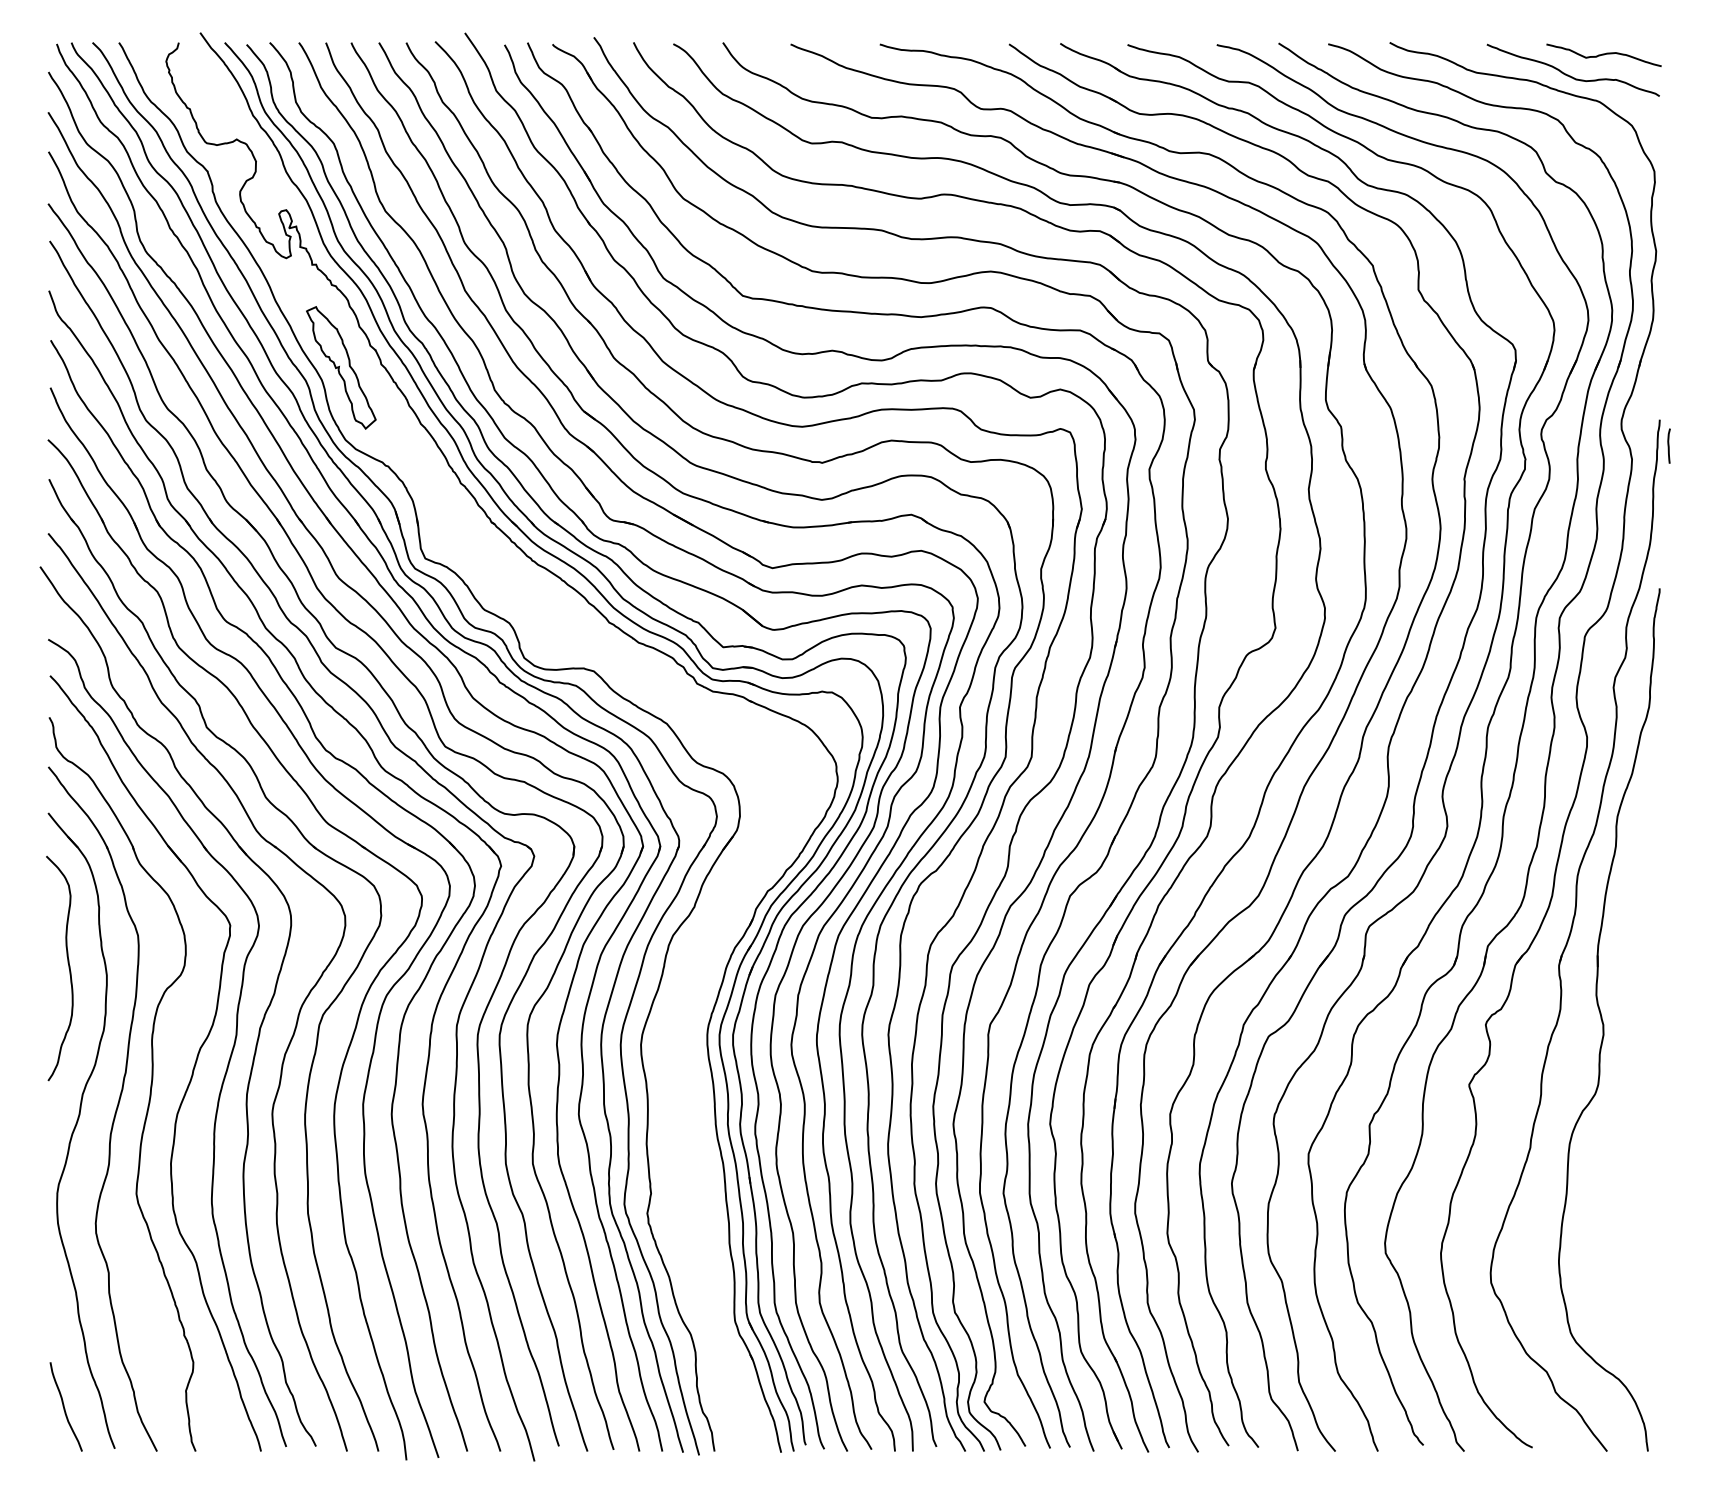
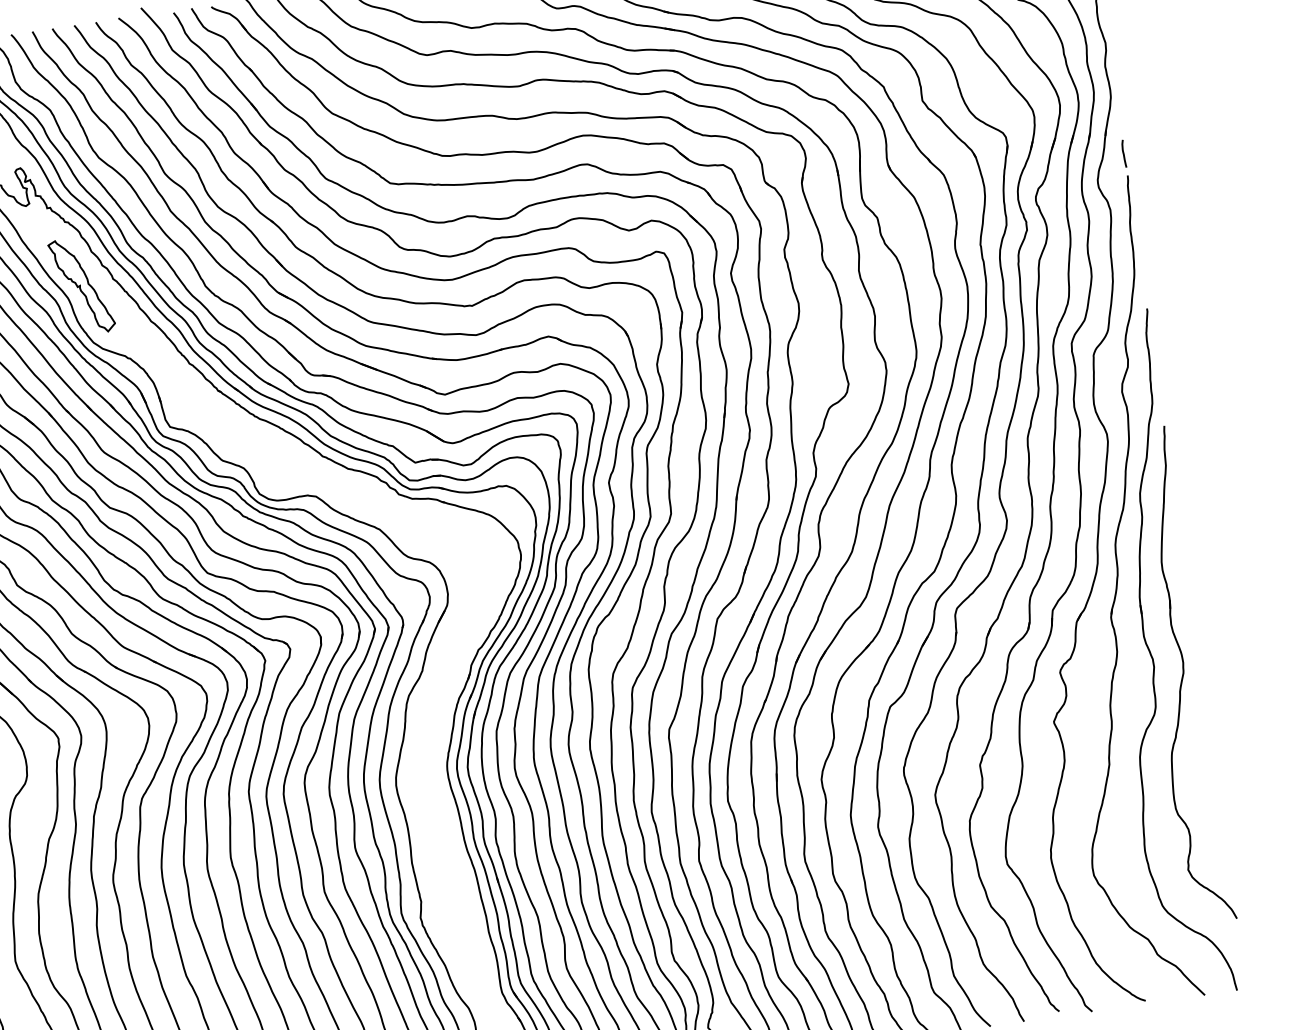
line: (1668, 445) -> (1123, 153), moved
part: (1632, 1049) -> (1178, 675), added

